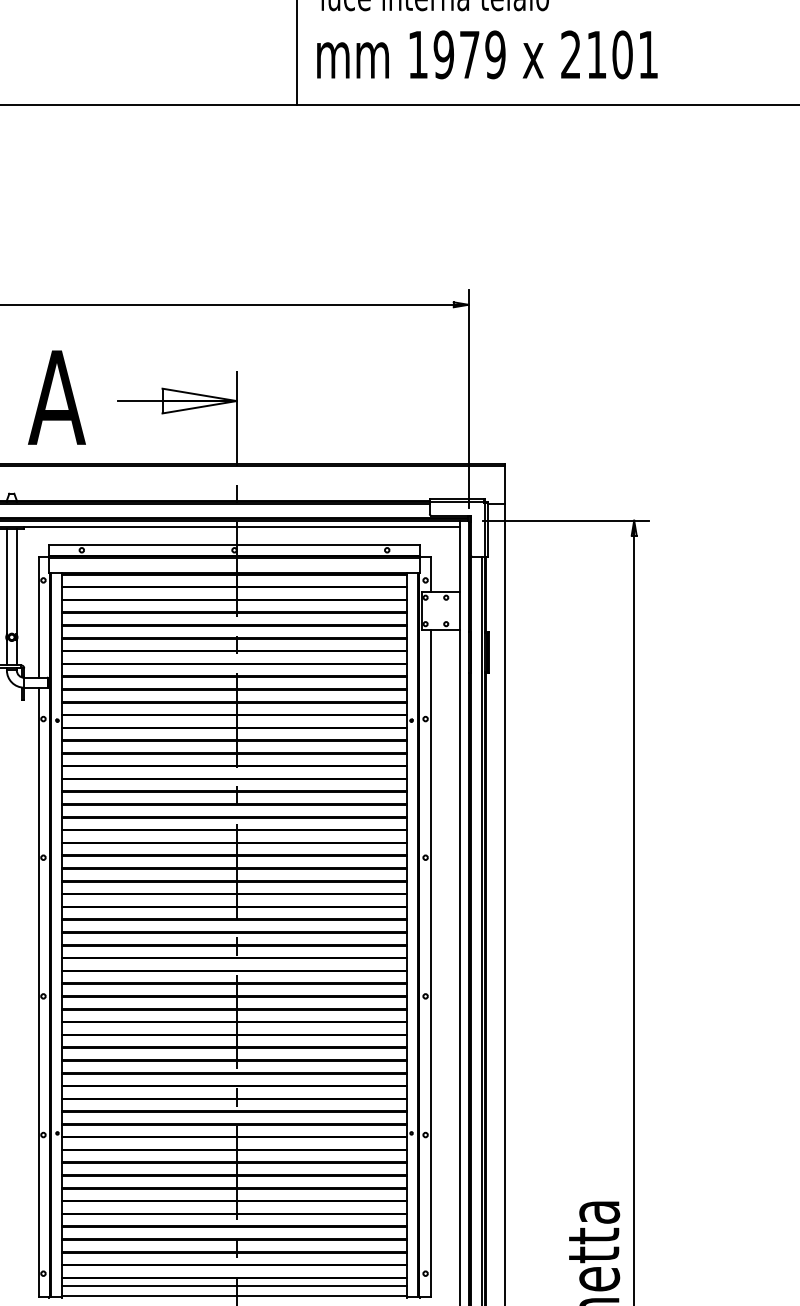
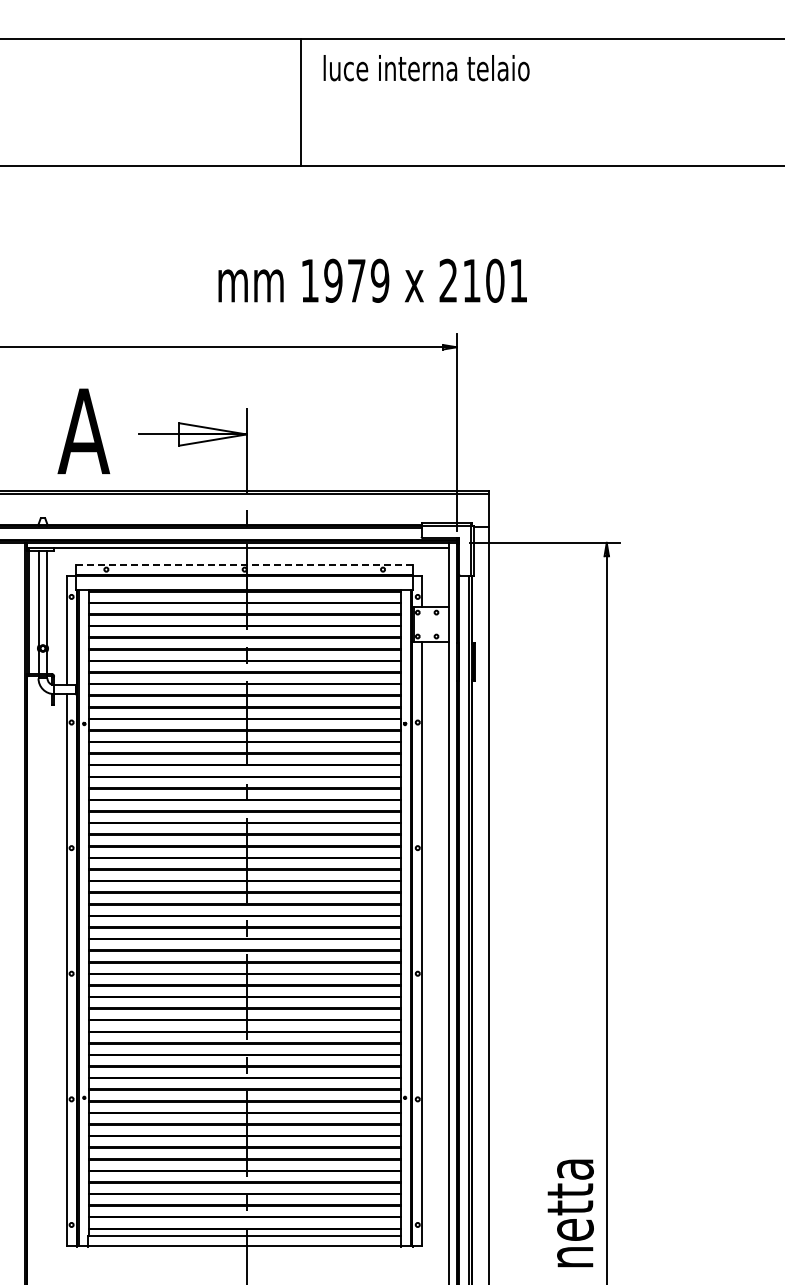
text: (487, 54) -> (372, 280), moved
line: (234, 544) -> (244, 564), solid -> dashed

